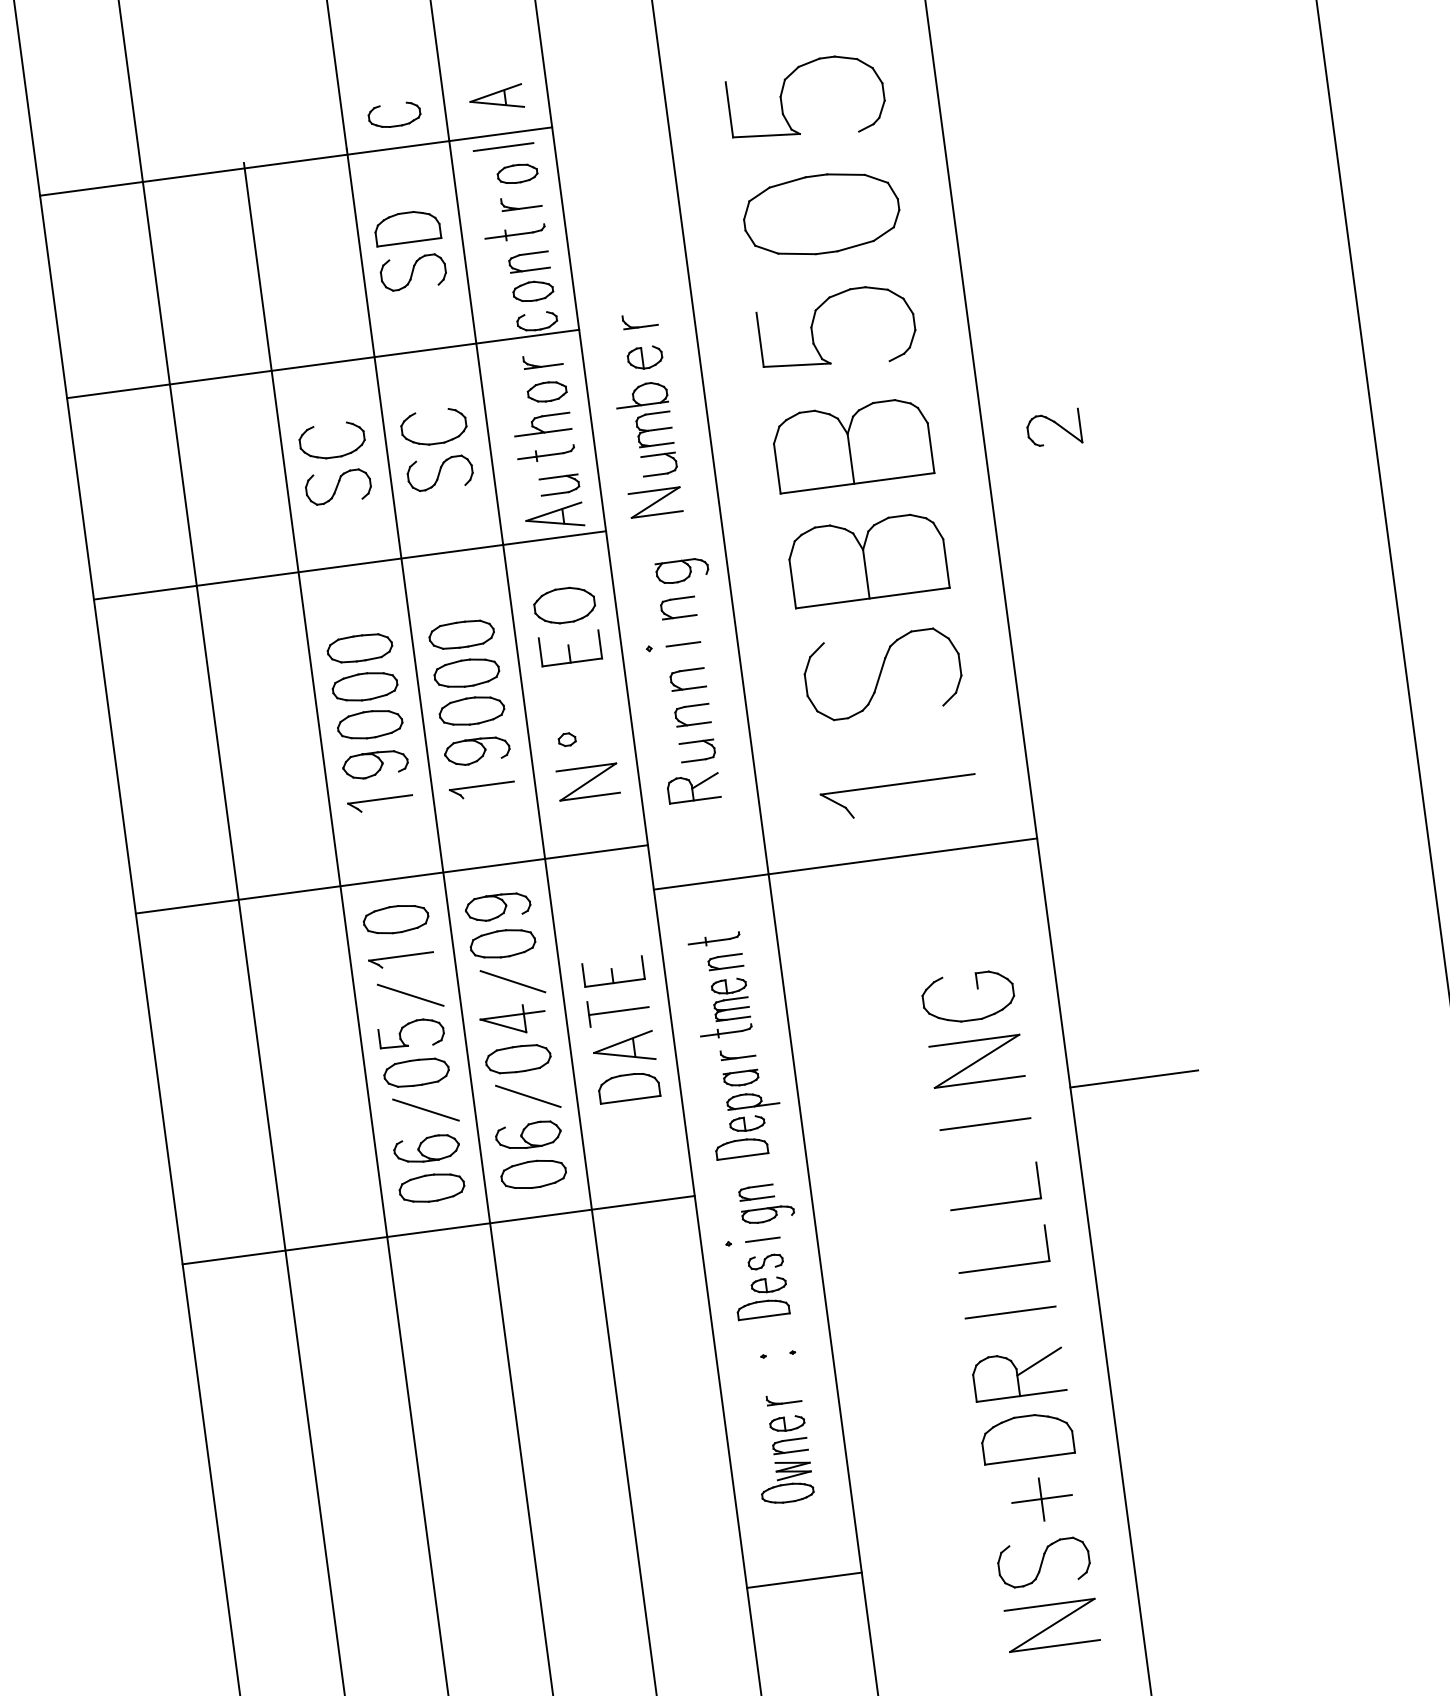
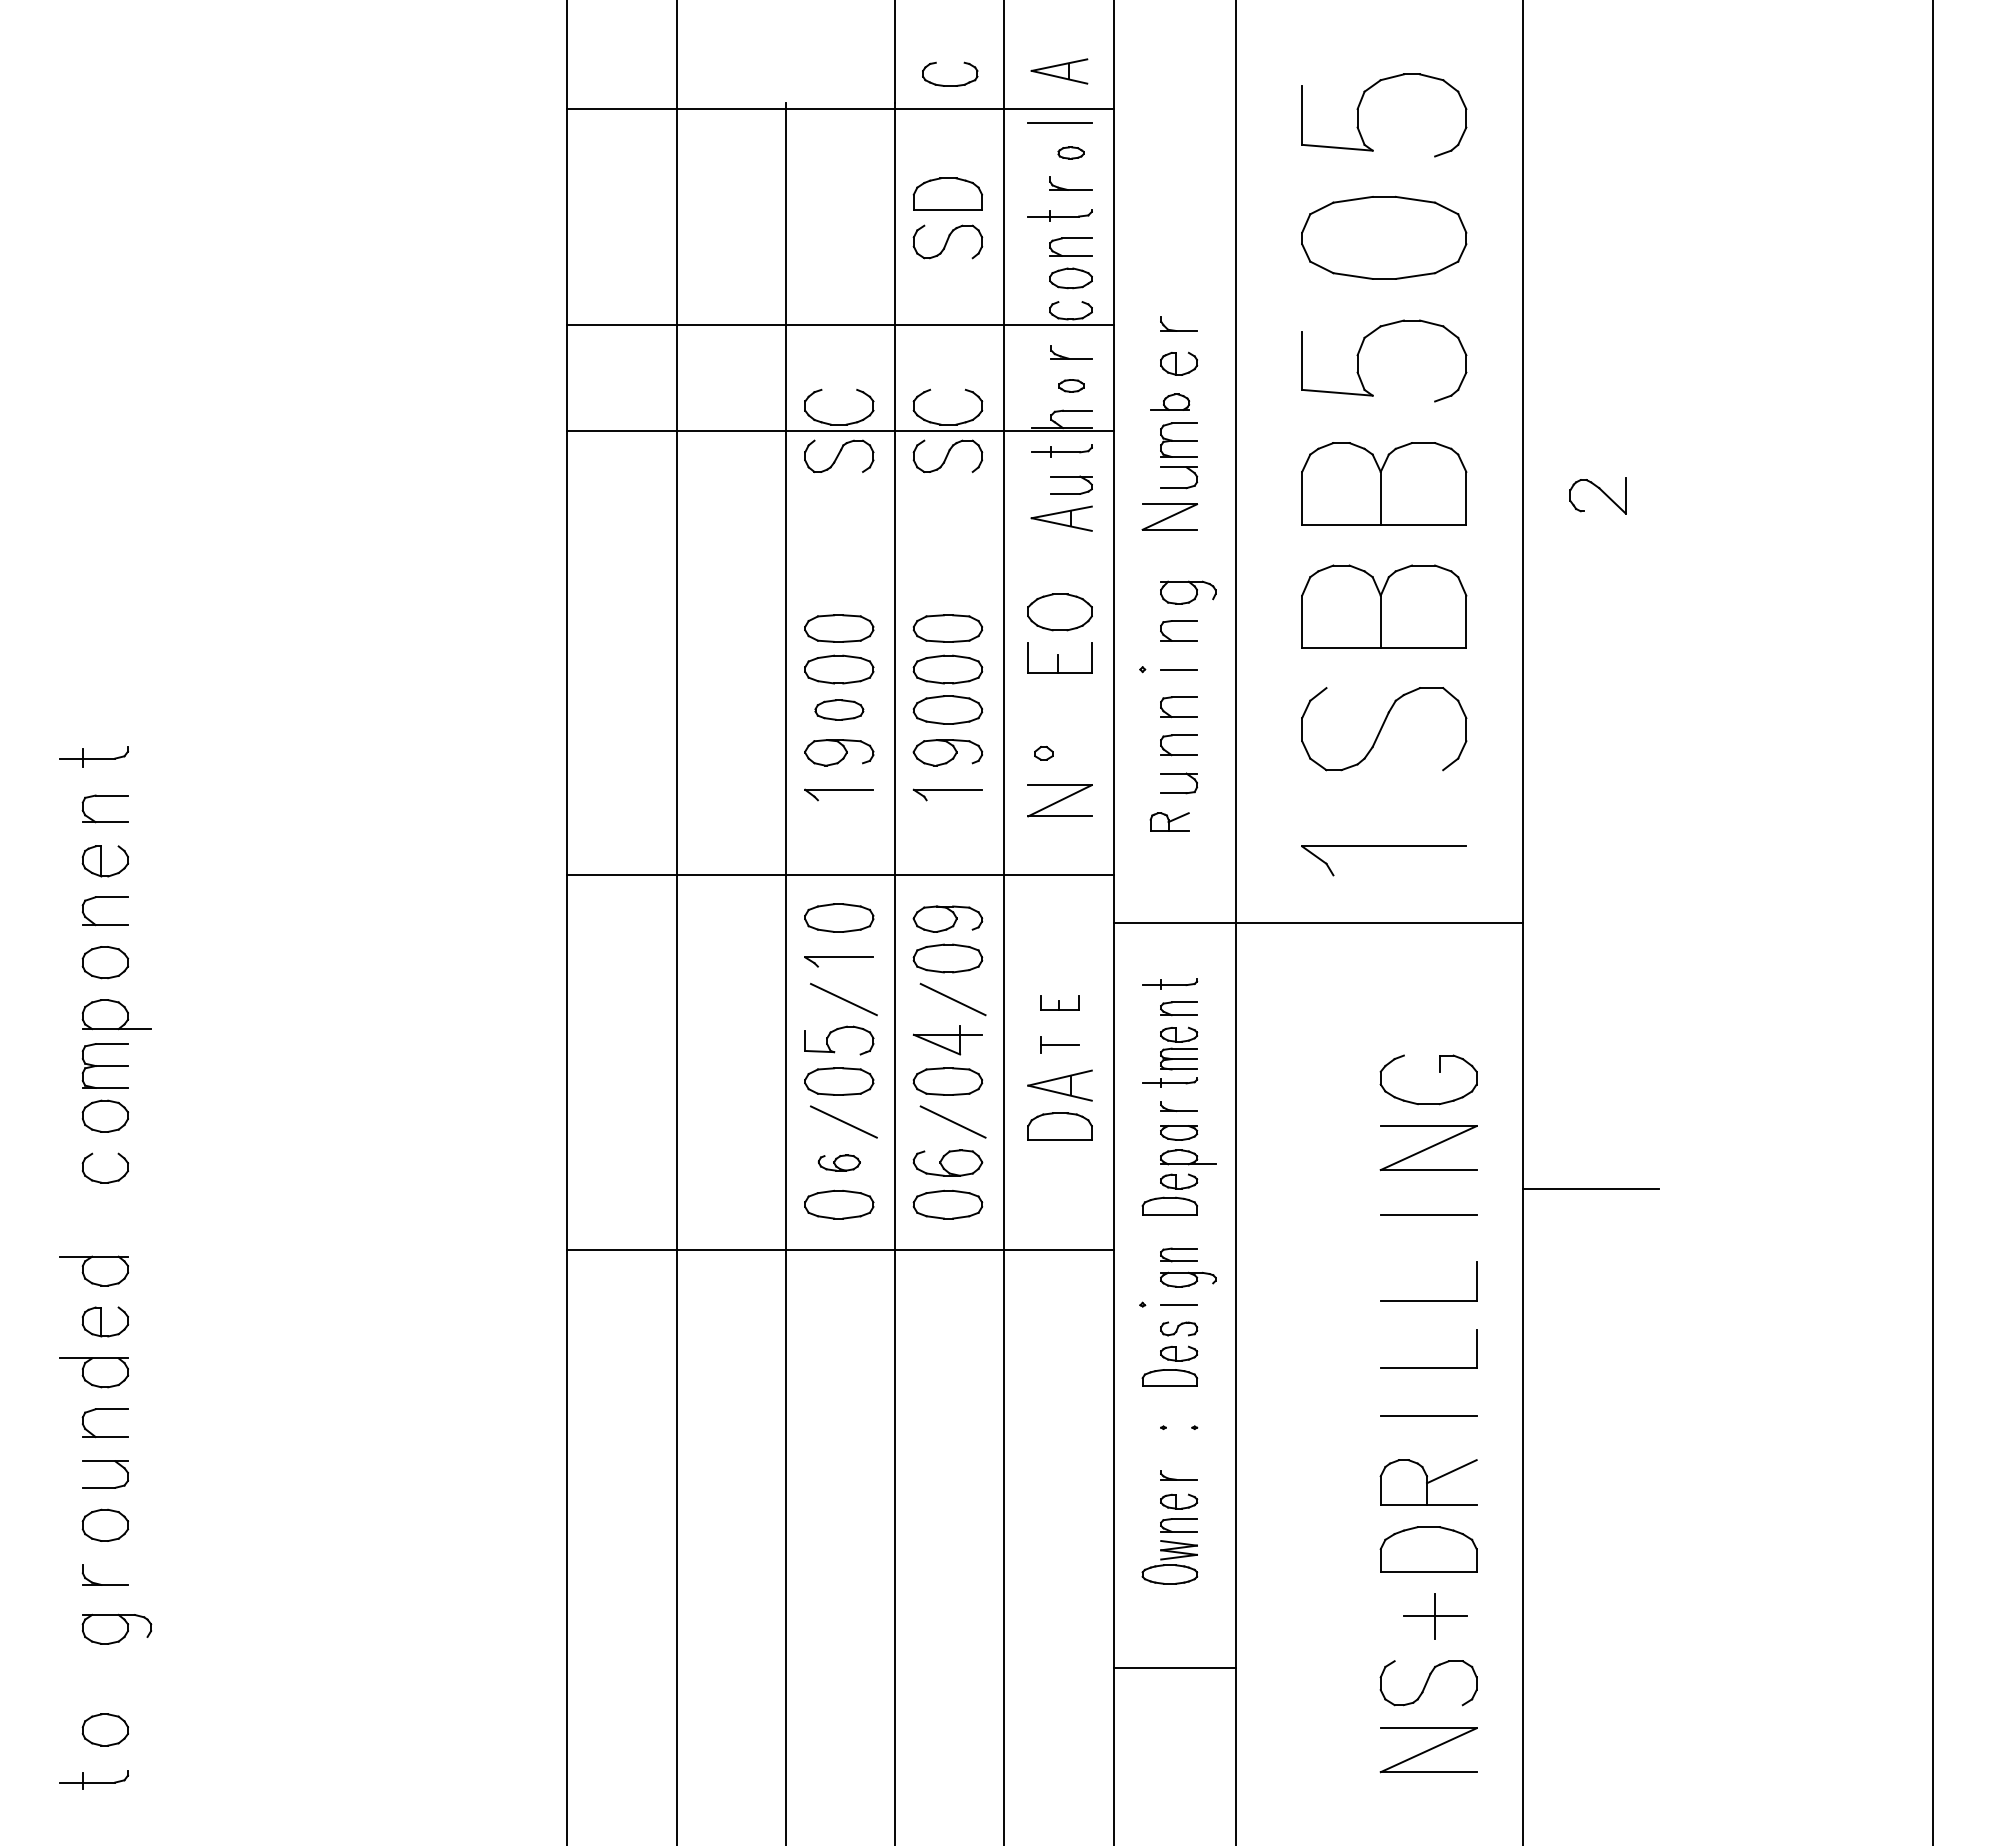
part: (517, 173) -> (1070, 152), size x0.6
part: (547, 391) -> (1071, 385), size x0.6
part: (641, 395) -> (1170, 402), size x0.7
line: (350, 565) -> (840, 431), moved
part: (370, 724) -> (839, 709), size x0.7
part: (693, 787) -> (1169, 821), size x0.7
part: (612, 971) -> (1059, 1002), size x0.6
part: (618, 1010) -> (1059, 1044), size x0.6
part: (426, 1148) -> (839, 1162), size x0.6

